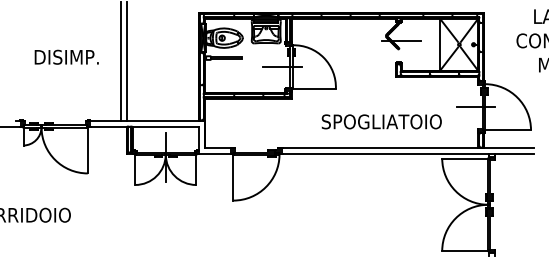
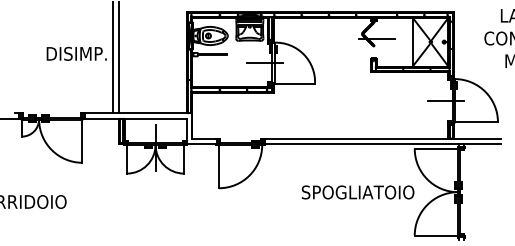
text: (66, 56) -> (76, 53), moved
text: (381, 121) -> (357, 192), moved

